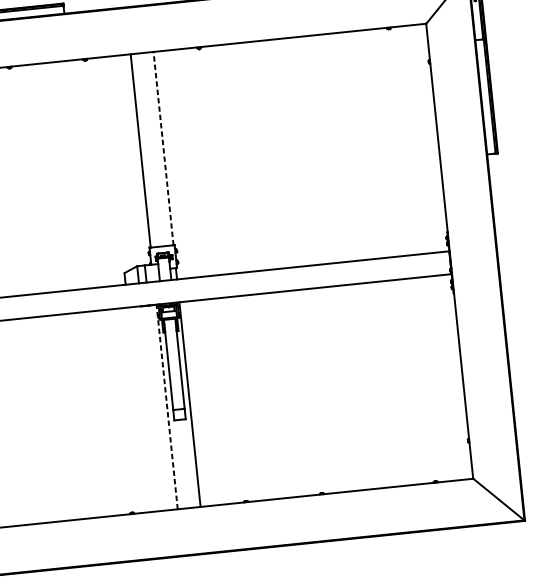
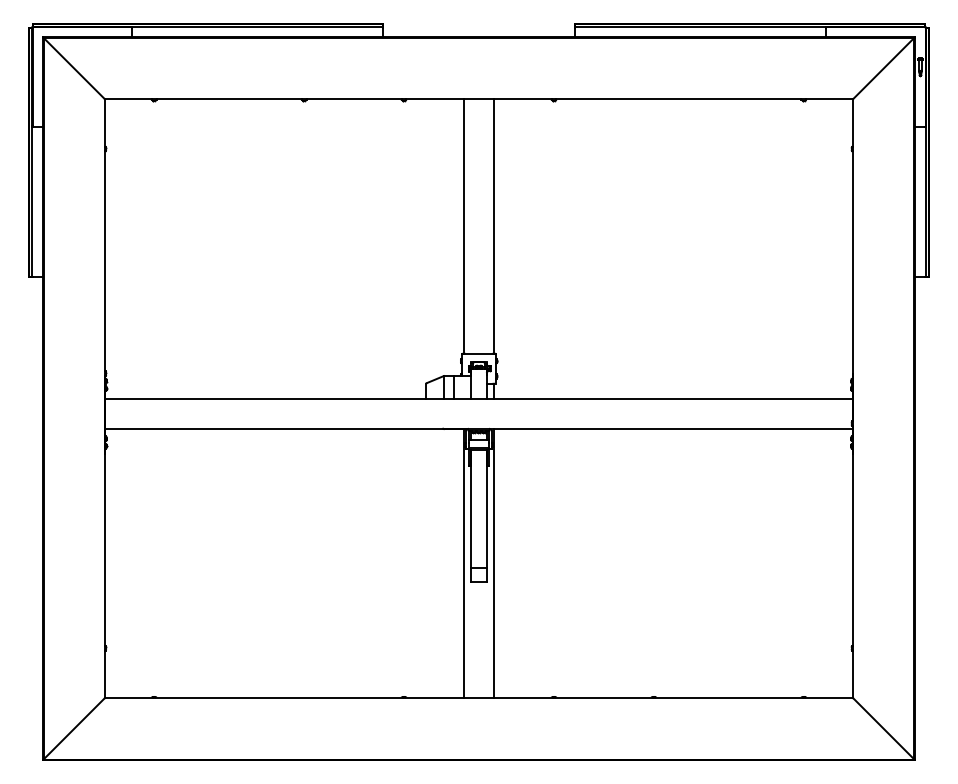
line: (163, 147) -> (494, 225), dashed -> solid
line: (166, 406) -> (463, 563), dashed -> solid

